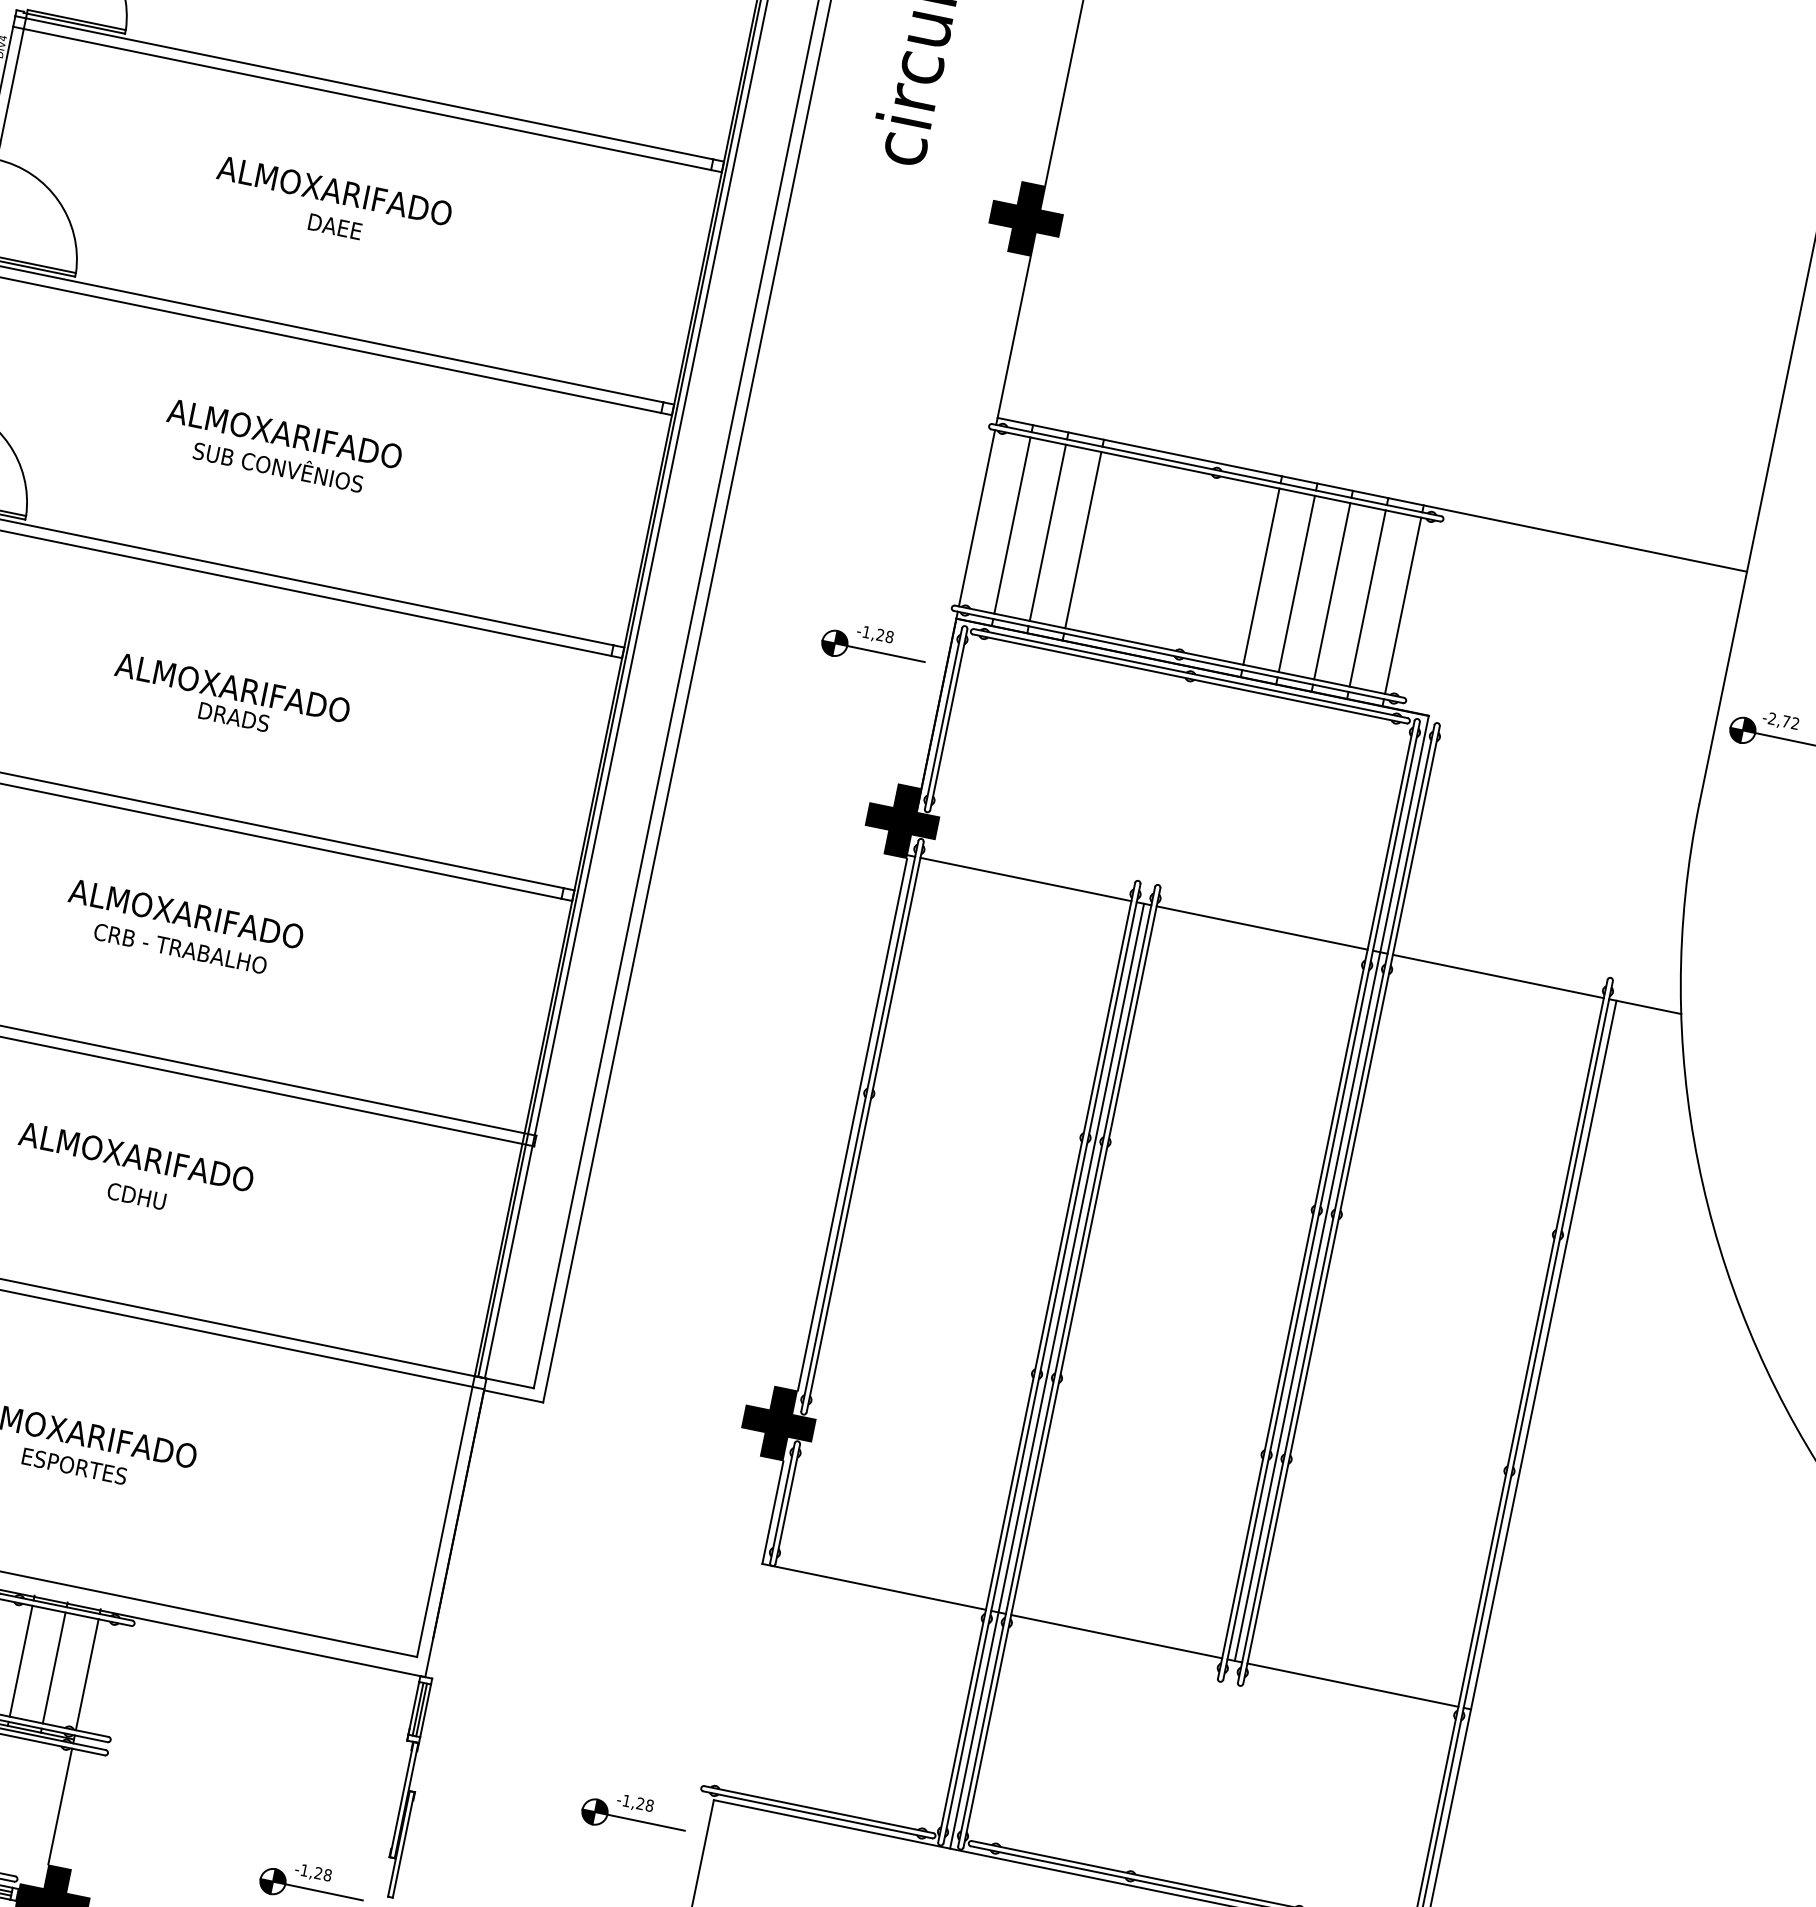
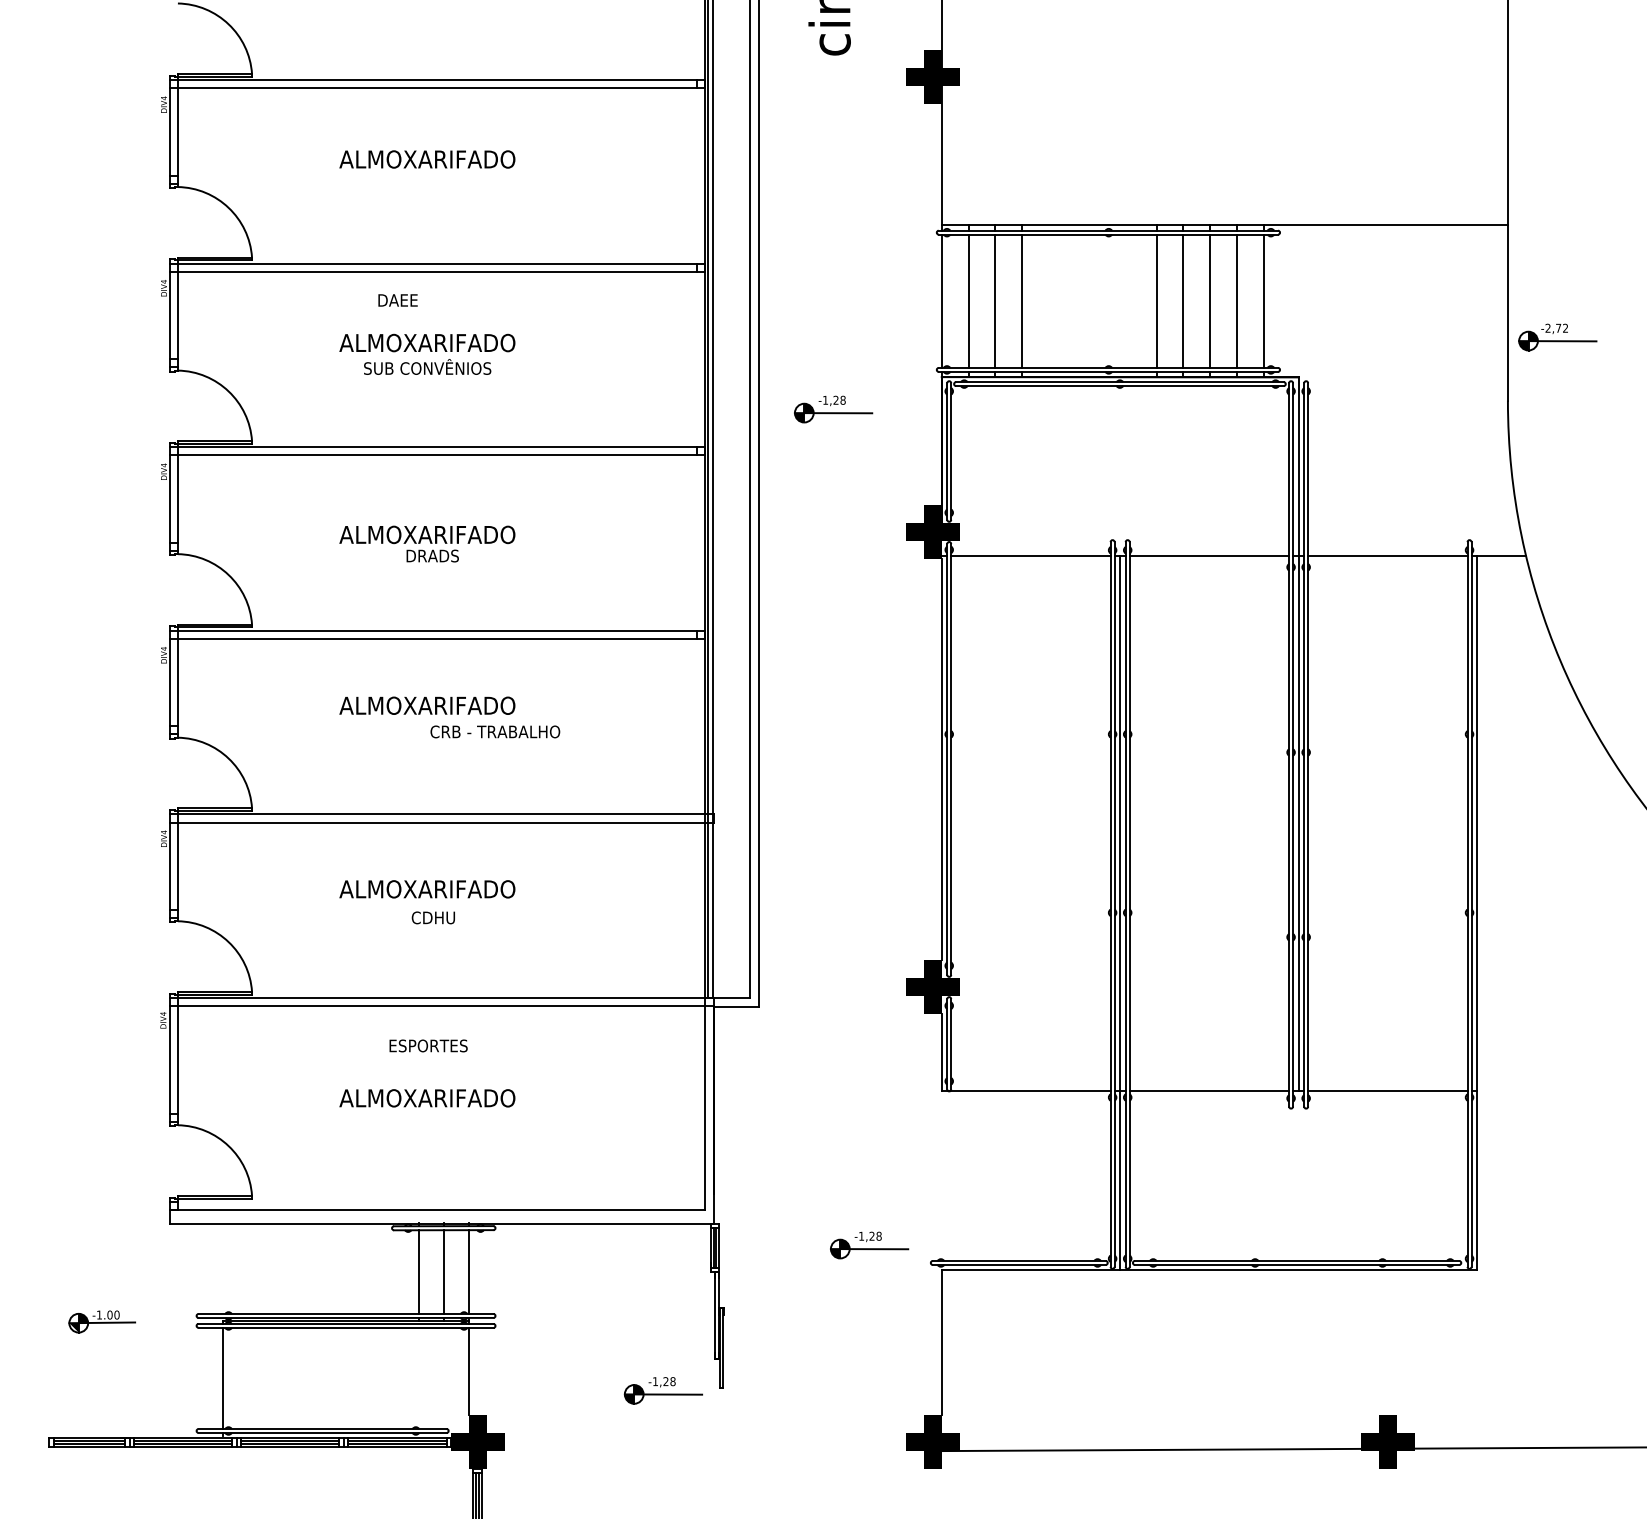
text: (334, 226) -> (397, 300), moved
part: (874, 646) -> (833, 409), moved
text: (180, 948) -> (495, 731), moved
text: (74, 1465) -> (428, 1045), moved
part: (634, 1815) -> (869, 1245), moved

